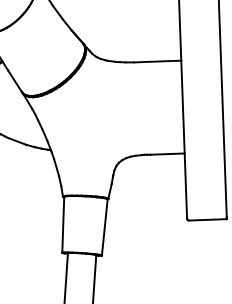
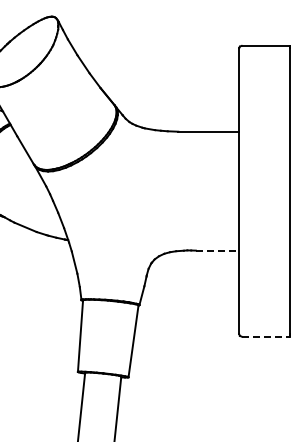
line: (167, 154) -> (217, 250), solid -> dashed
line: (208, 219) -> (266, 336), solid -> dashed

